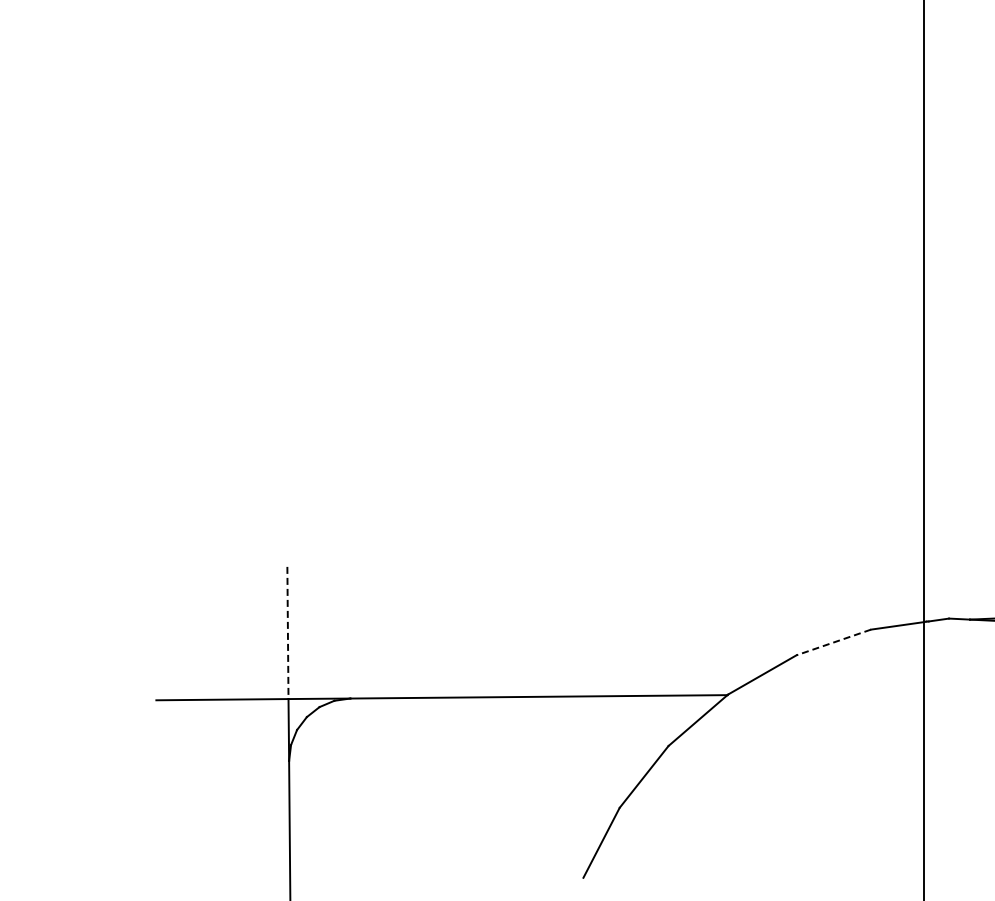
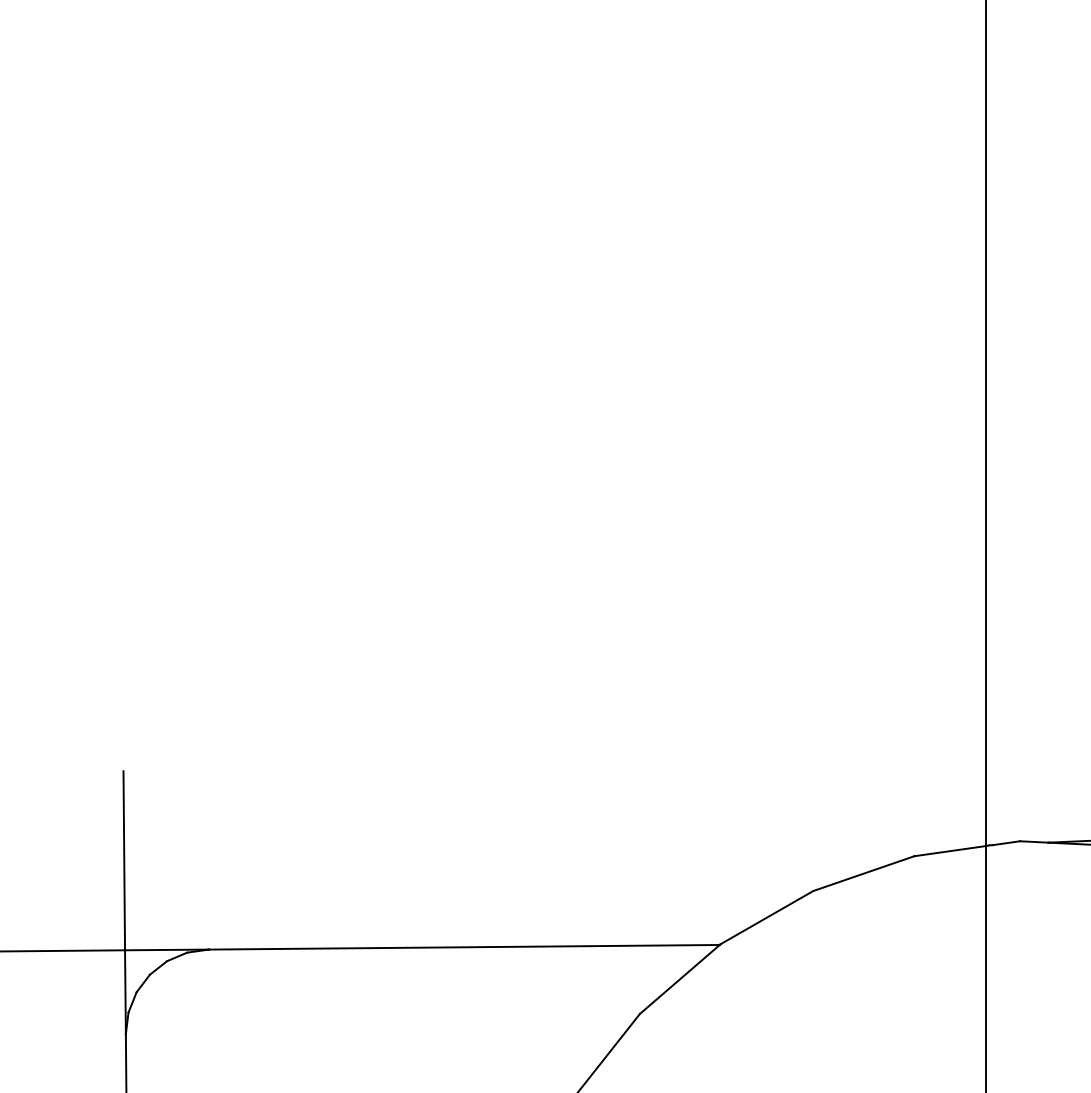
line: (287, 633) -> (123, 861), dashed -> solid
line: (833, 642) -> (863, 873), dashed -> solid

